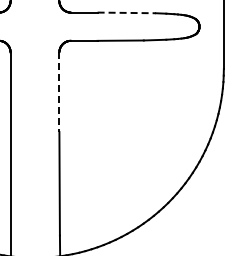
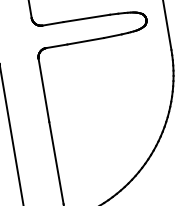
line: (127, 12) -> (87, 17), dashed -> solid
line: (59, 92) -> (44, 90), dashed -> solid

